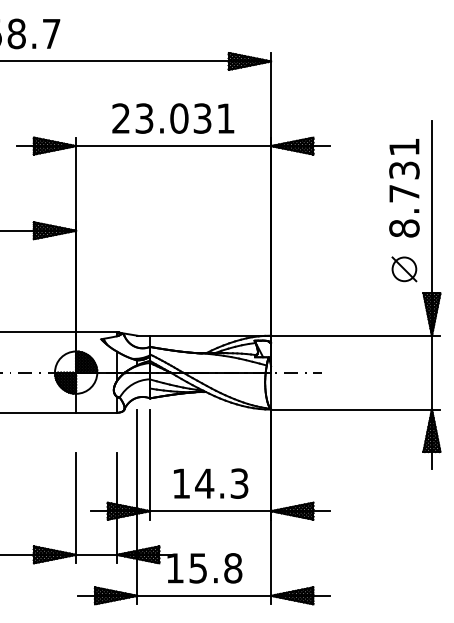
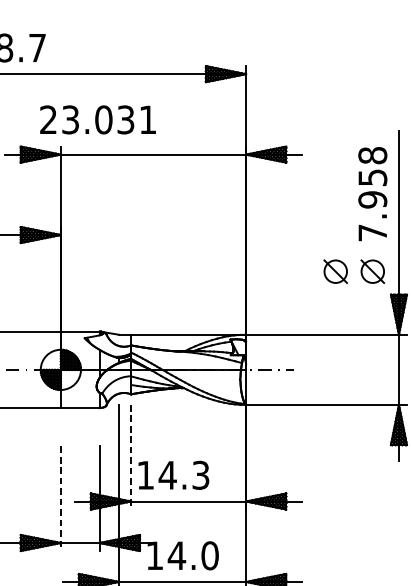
text: (173, 118) -> (98, 119), moved
text: (404, 187) -> (372, 193), 8.731 -> 7.958
part: (365, 269) -> (335, 271), added
line: (150, 465) -> (131, 458), solid -> dashed
text: (211, 483) -> (174, 475), moved
line: (76, 508) -> (61, 498), solid -> dashed
text: (215, 568) -> (193, 555), 15.8 -> 14.0

